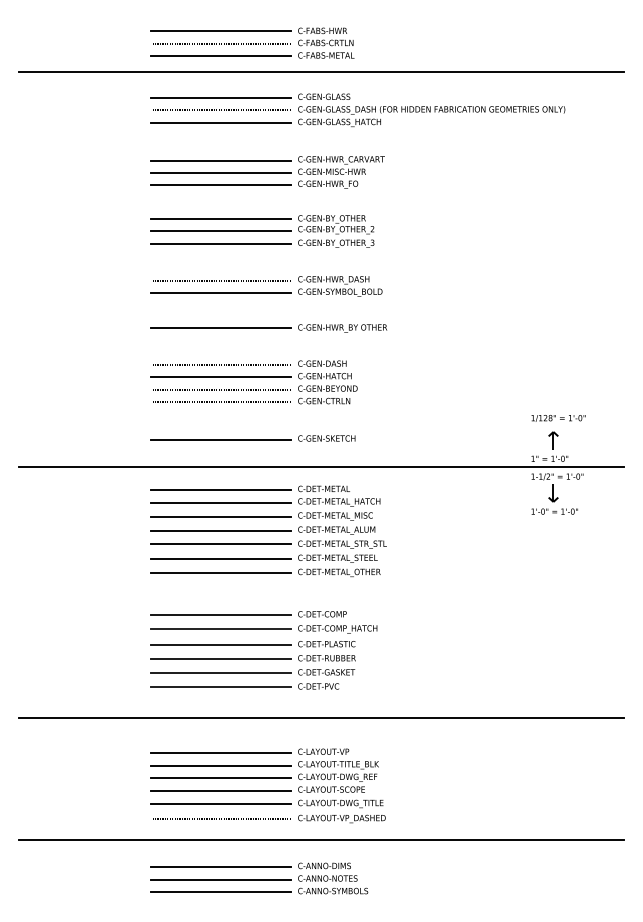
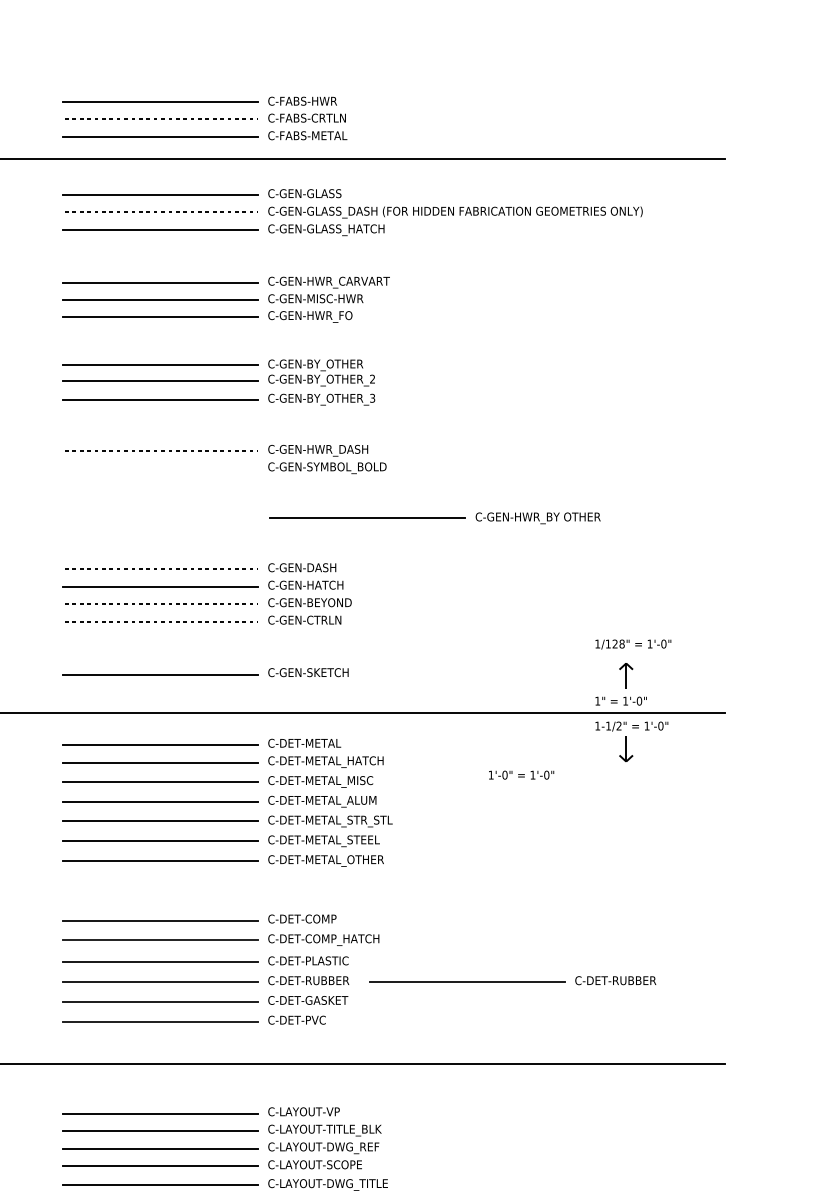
line: (220, 293) -> (159, 469), removed
part: (268, 328) -> (434, 518), moved
text: (554, 511) -> (521, 774), moved
part: (471, 658) -> (511, 981), added

